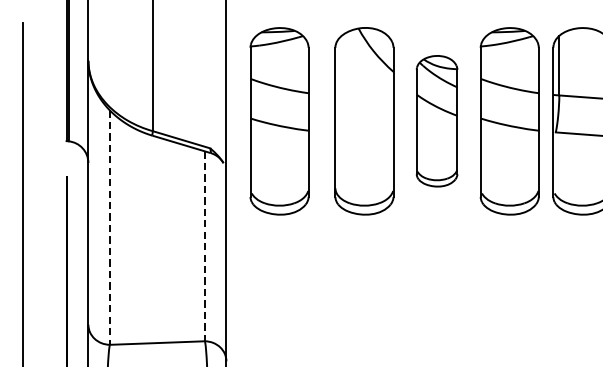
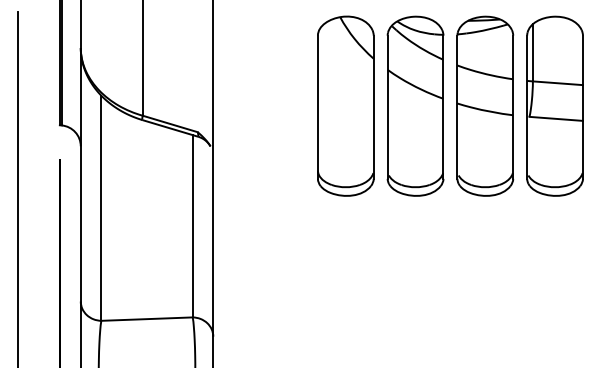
part: (279, 120) -> (264, 105), removed
part: (437, 120) -> (415, 105), size x1.43
line: (109, 227) -> (101, 208), dashed -> solid
line: (204, 246) -> (192, 226), dashed -> solid

